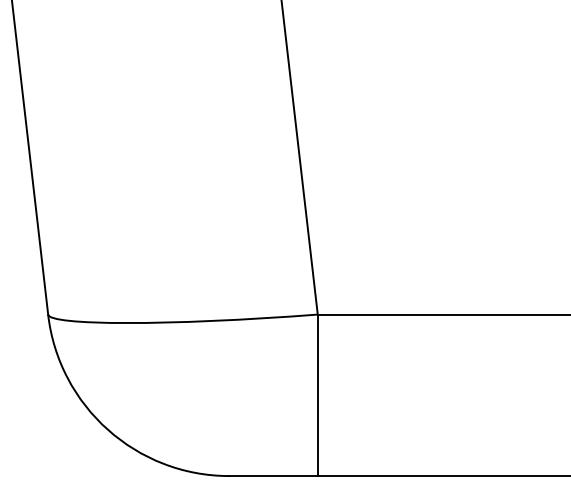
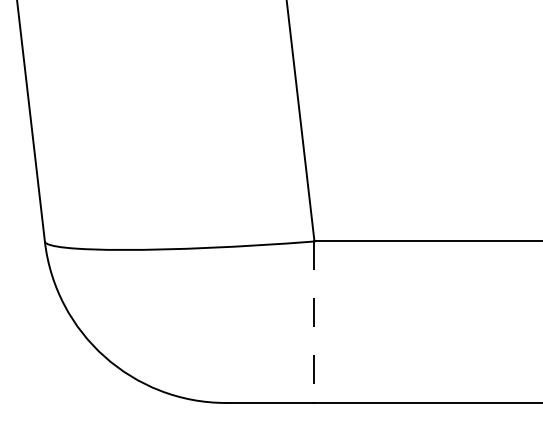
line: (317, 395) -> (314, 322), solid -> dashed

